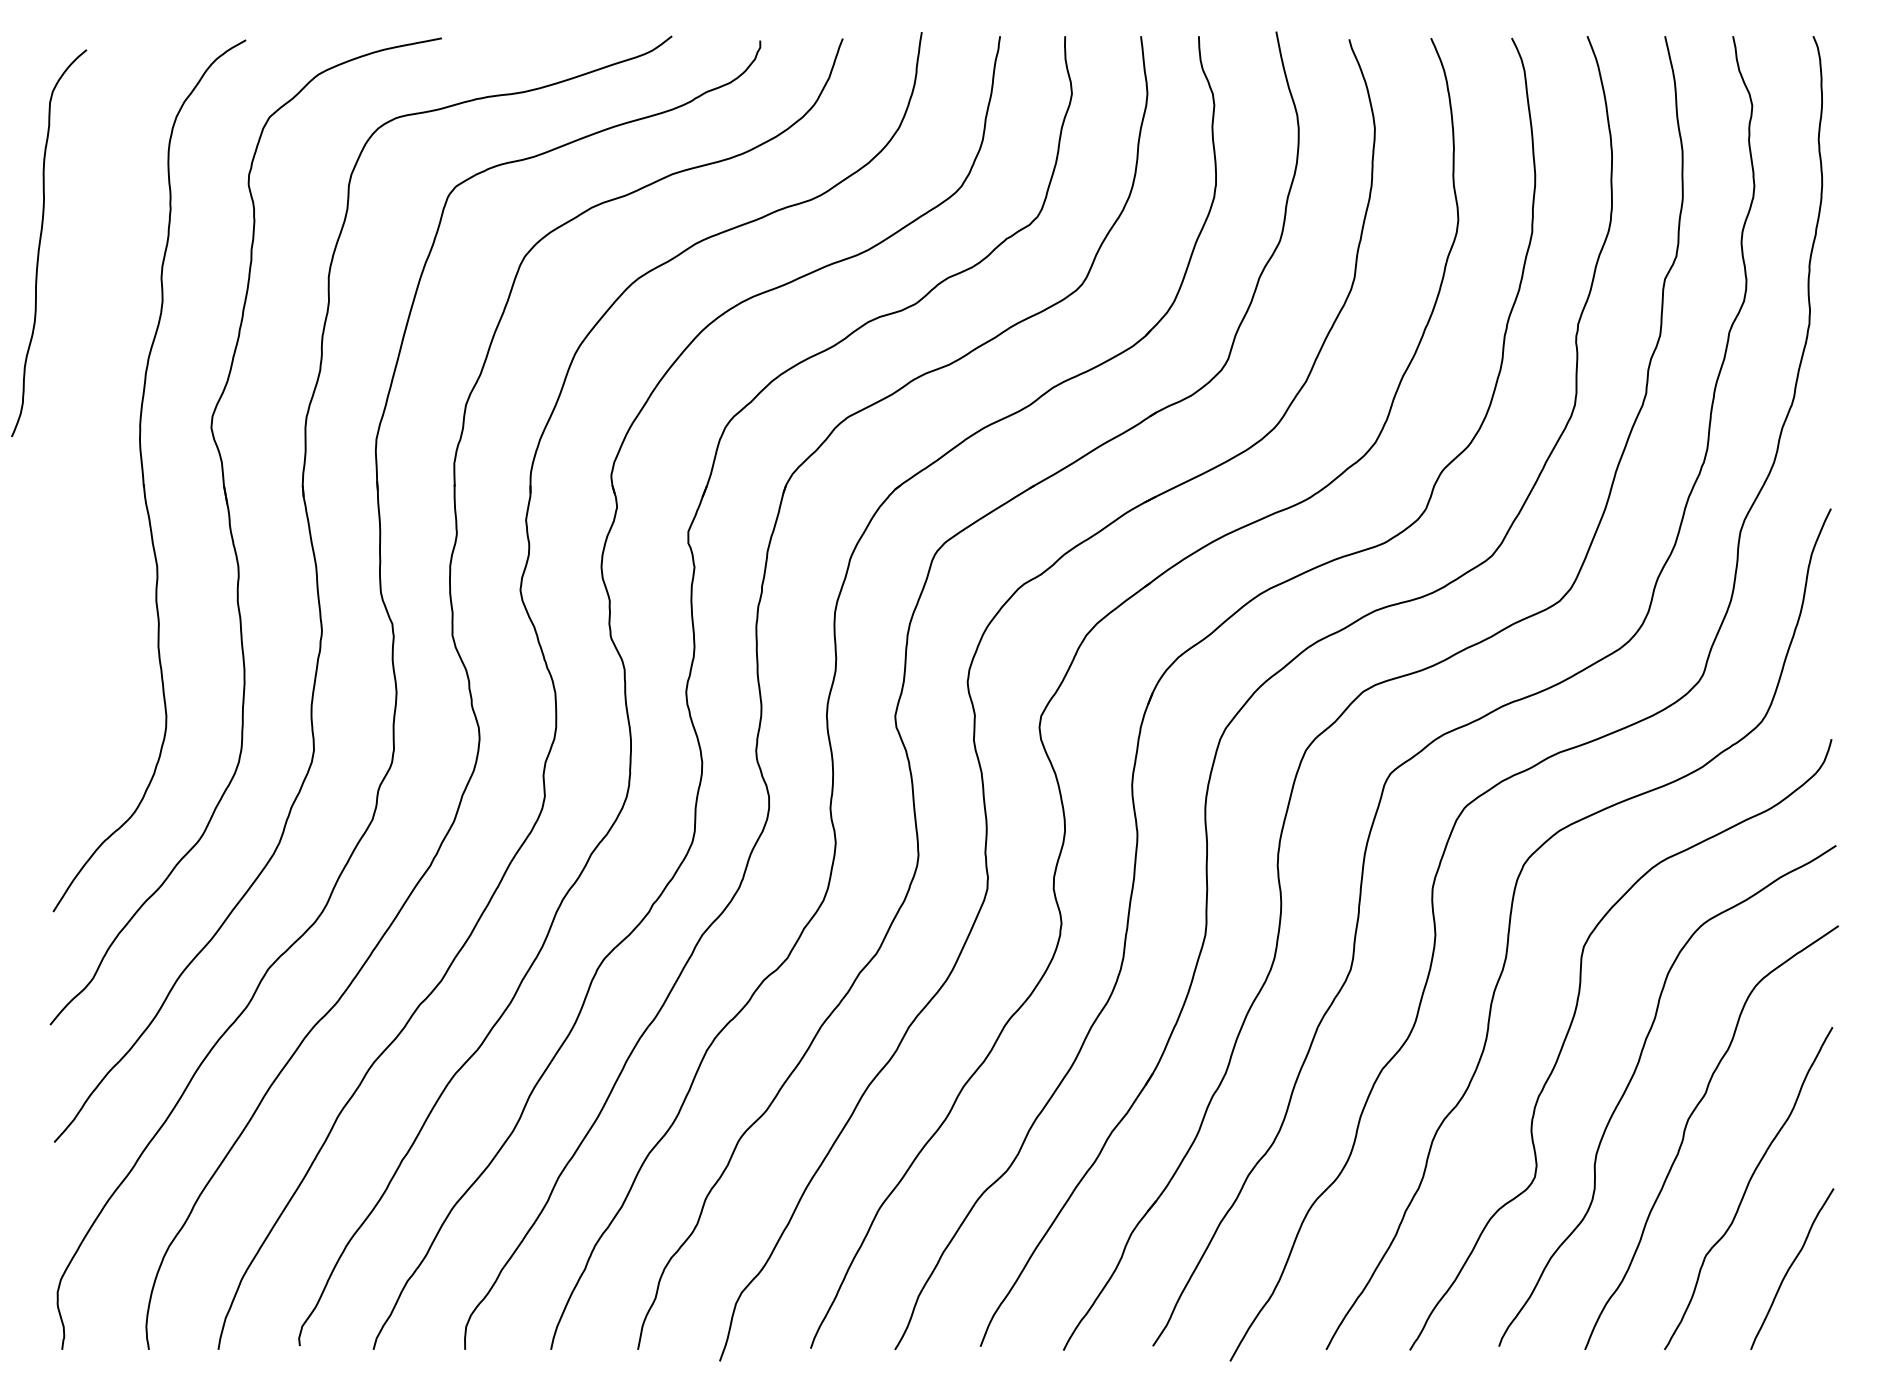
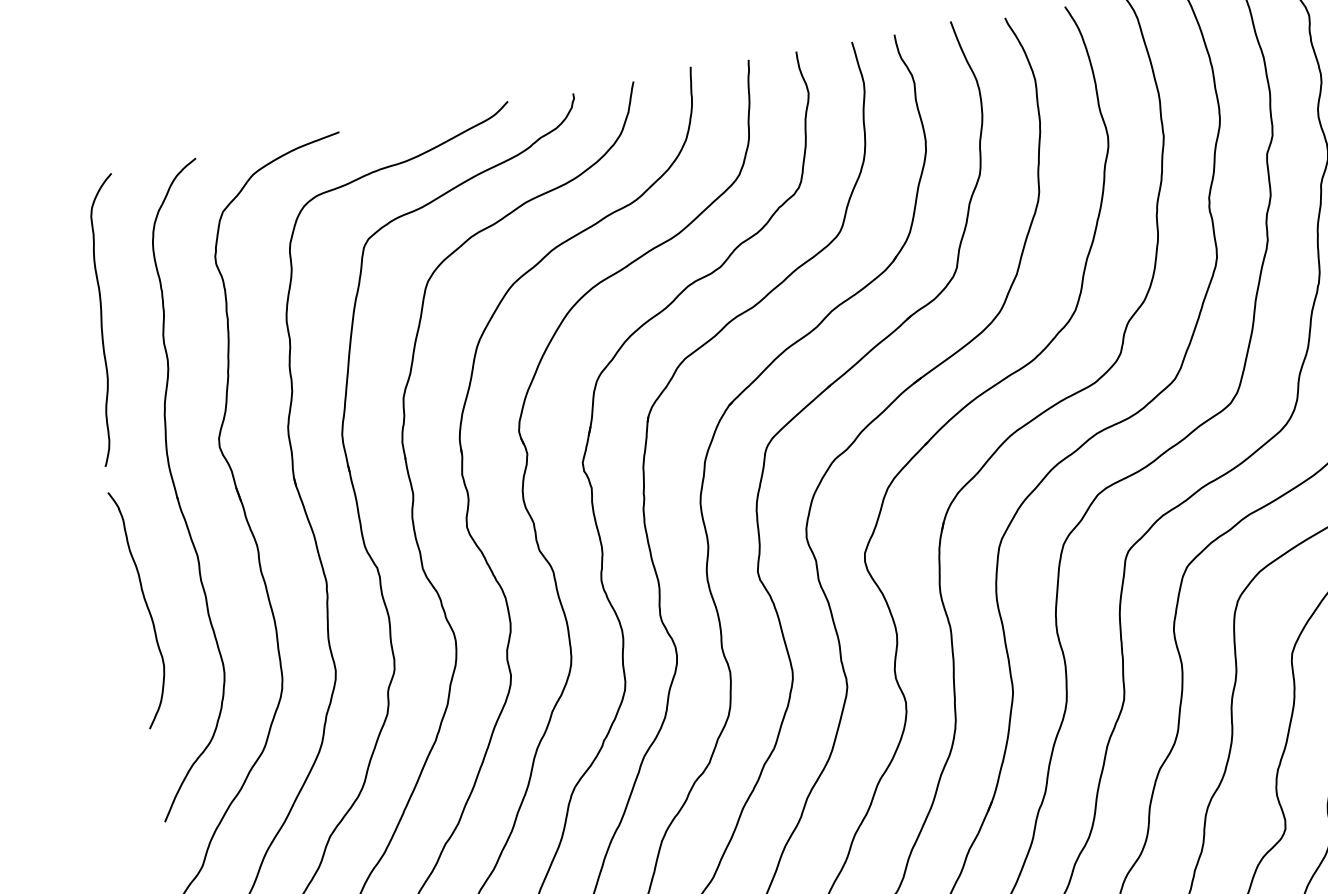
curve: (41, 240) -> (102, 319), moved
part: (78, 623) -> (146, 607), added

